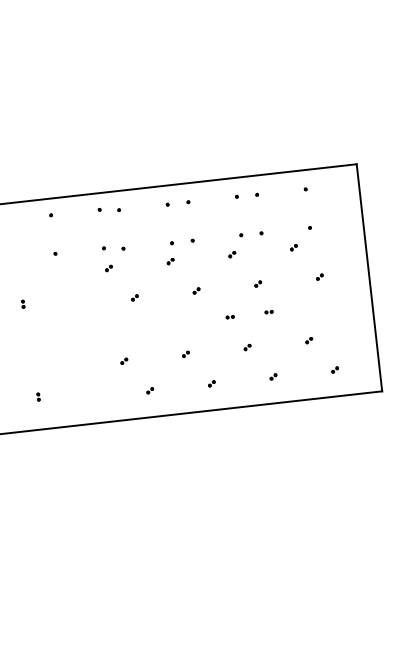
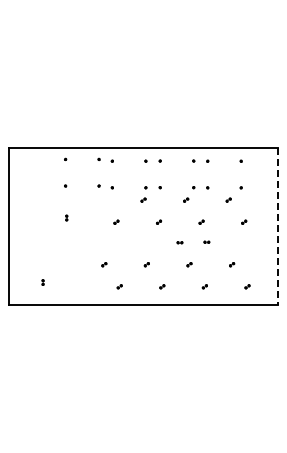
part: (108, 267) -> (100, 199), removed
line: (368, 277) -> (277, 226), solid -> dashed
part: (22, 303) -> (66, 217), moved

